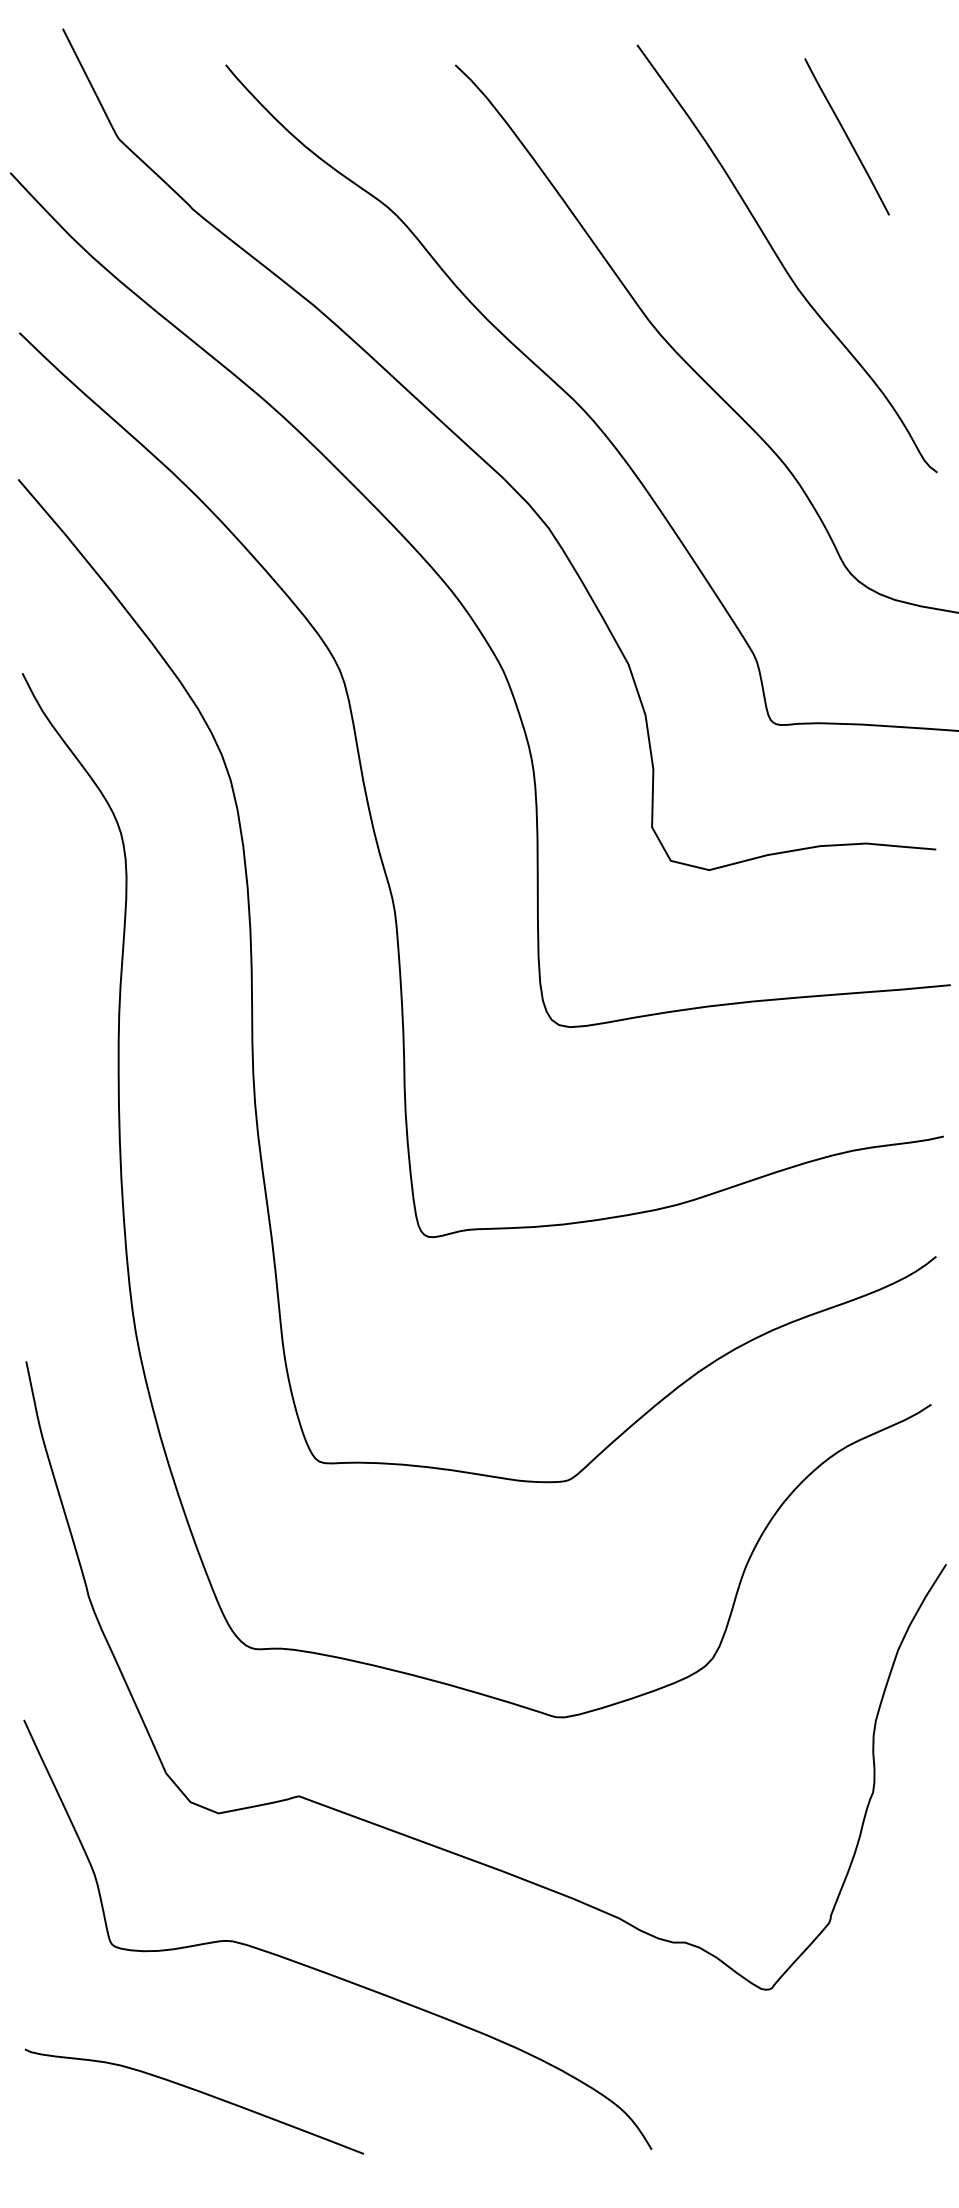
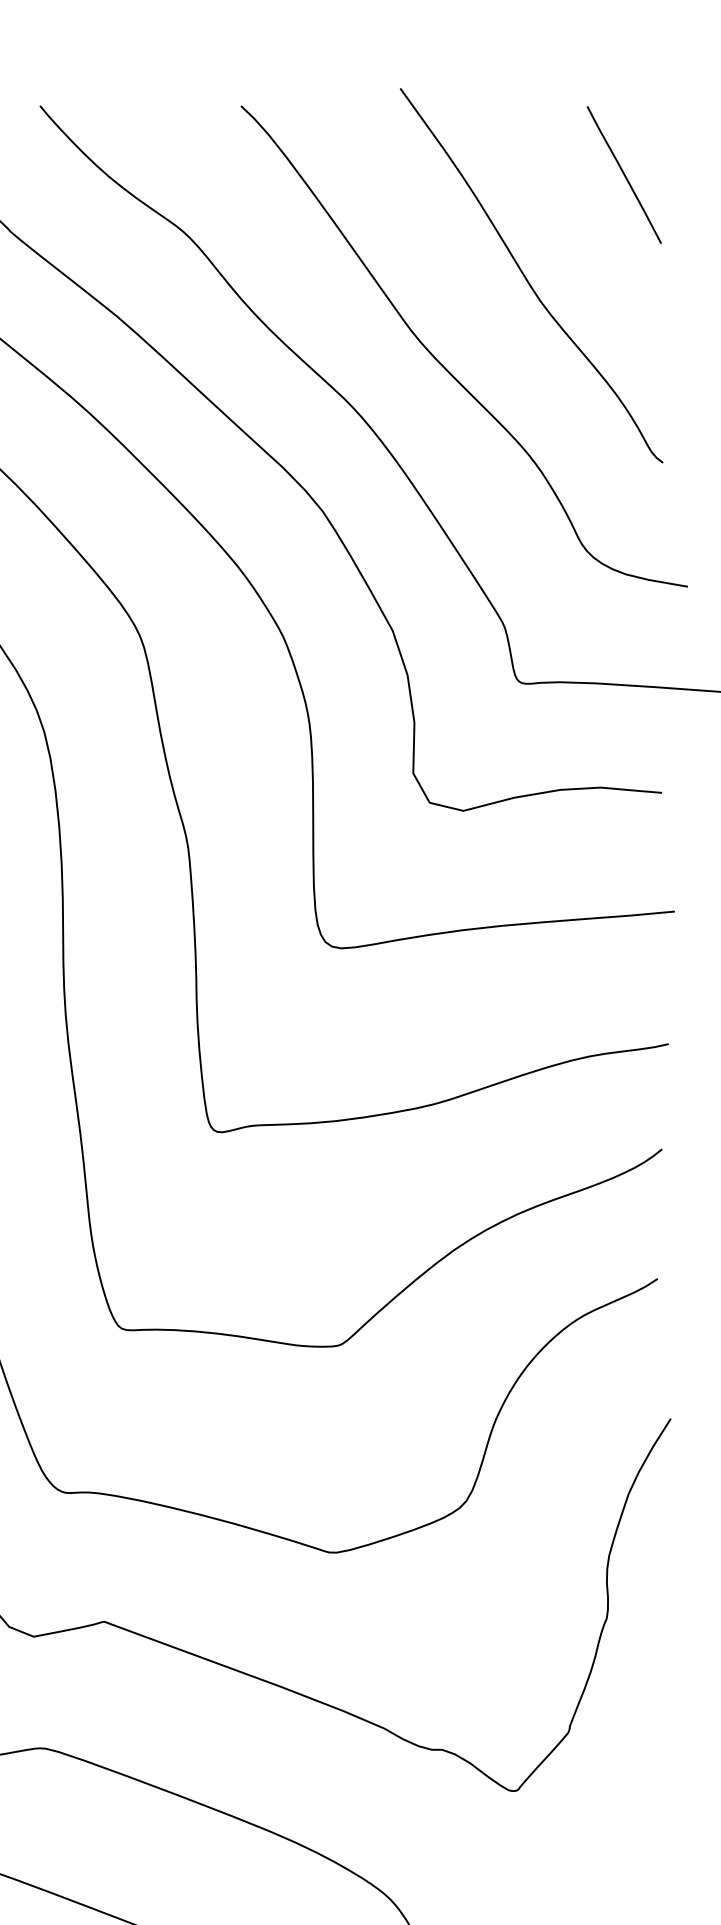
line: (846, 136) -> (623, 174), moved

